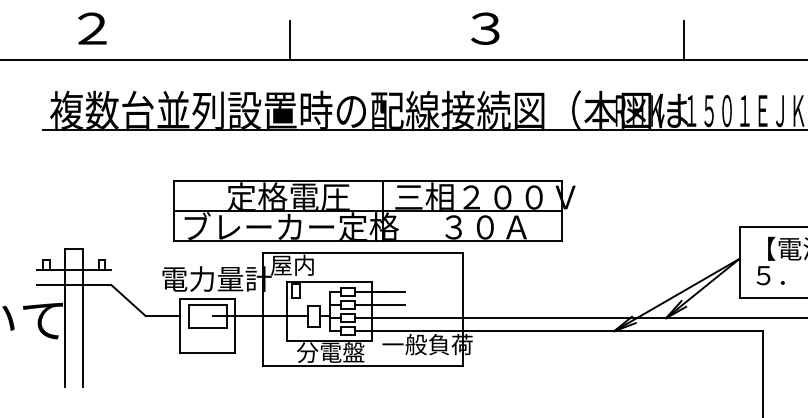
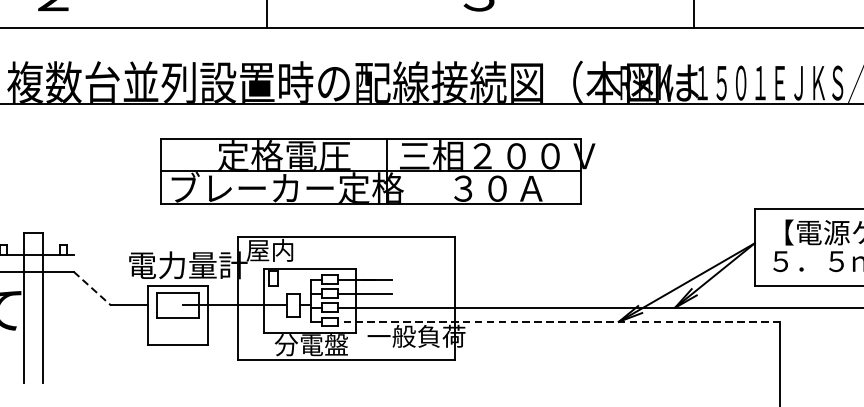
part: (374, 210) -> (377, 170), moved
line: (128, 300) -> (92, 288), solid -> dashed
line: (558, 331) -> (558, 322), solid -> dashed

